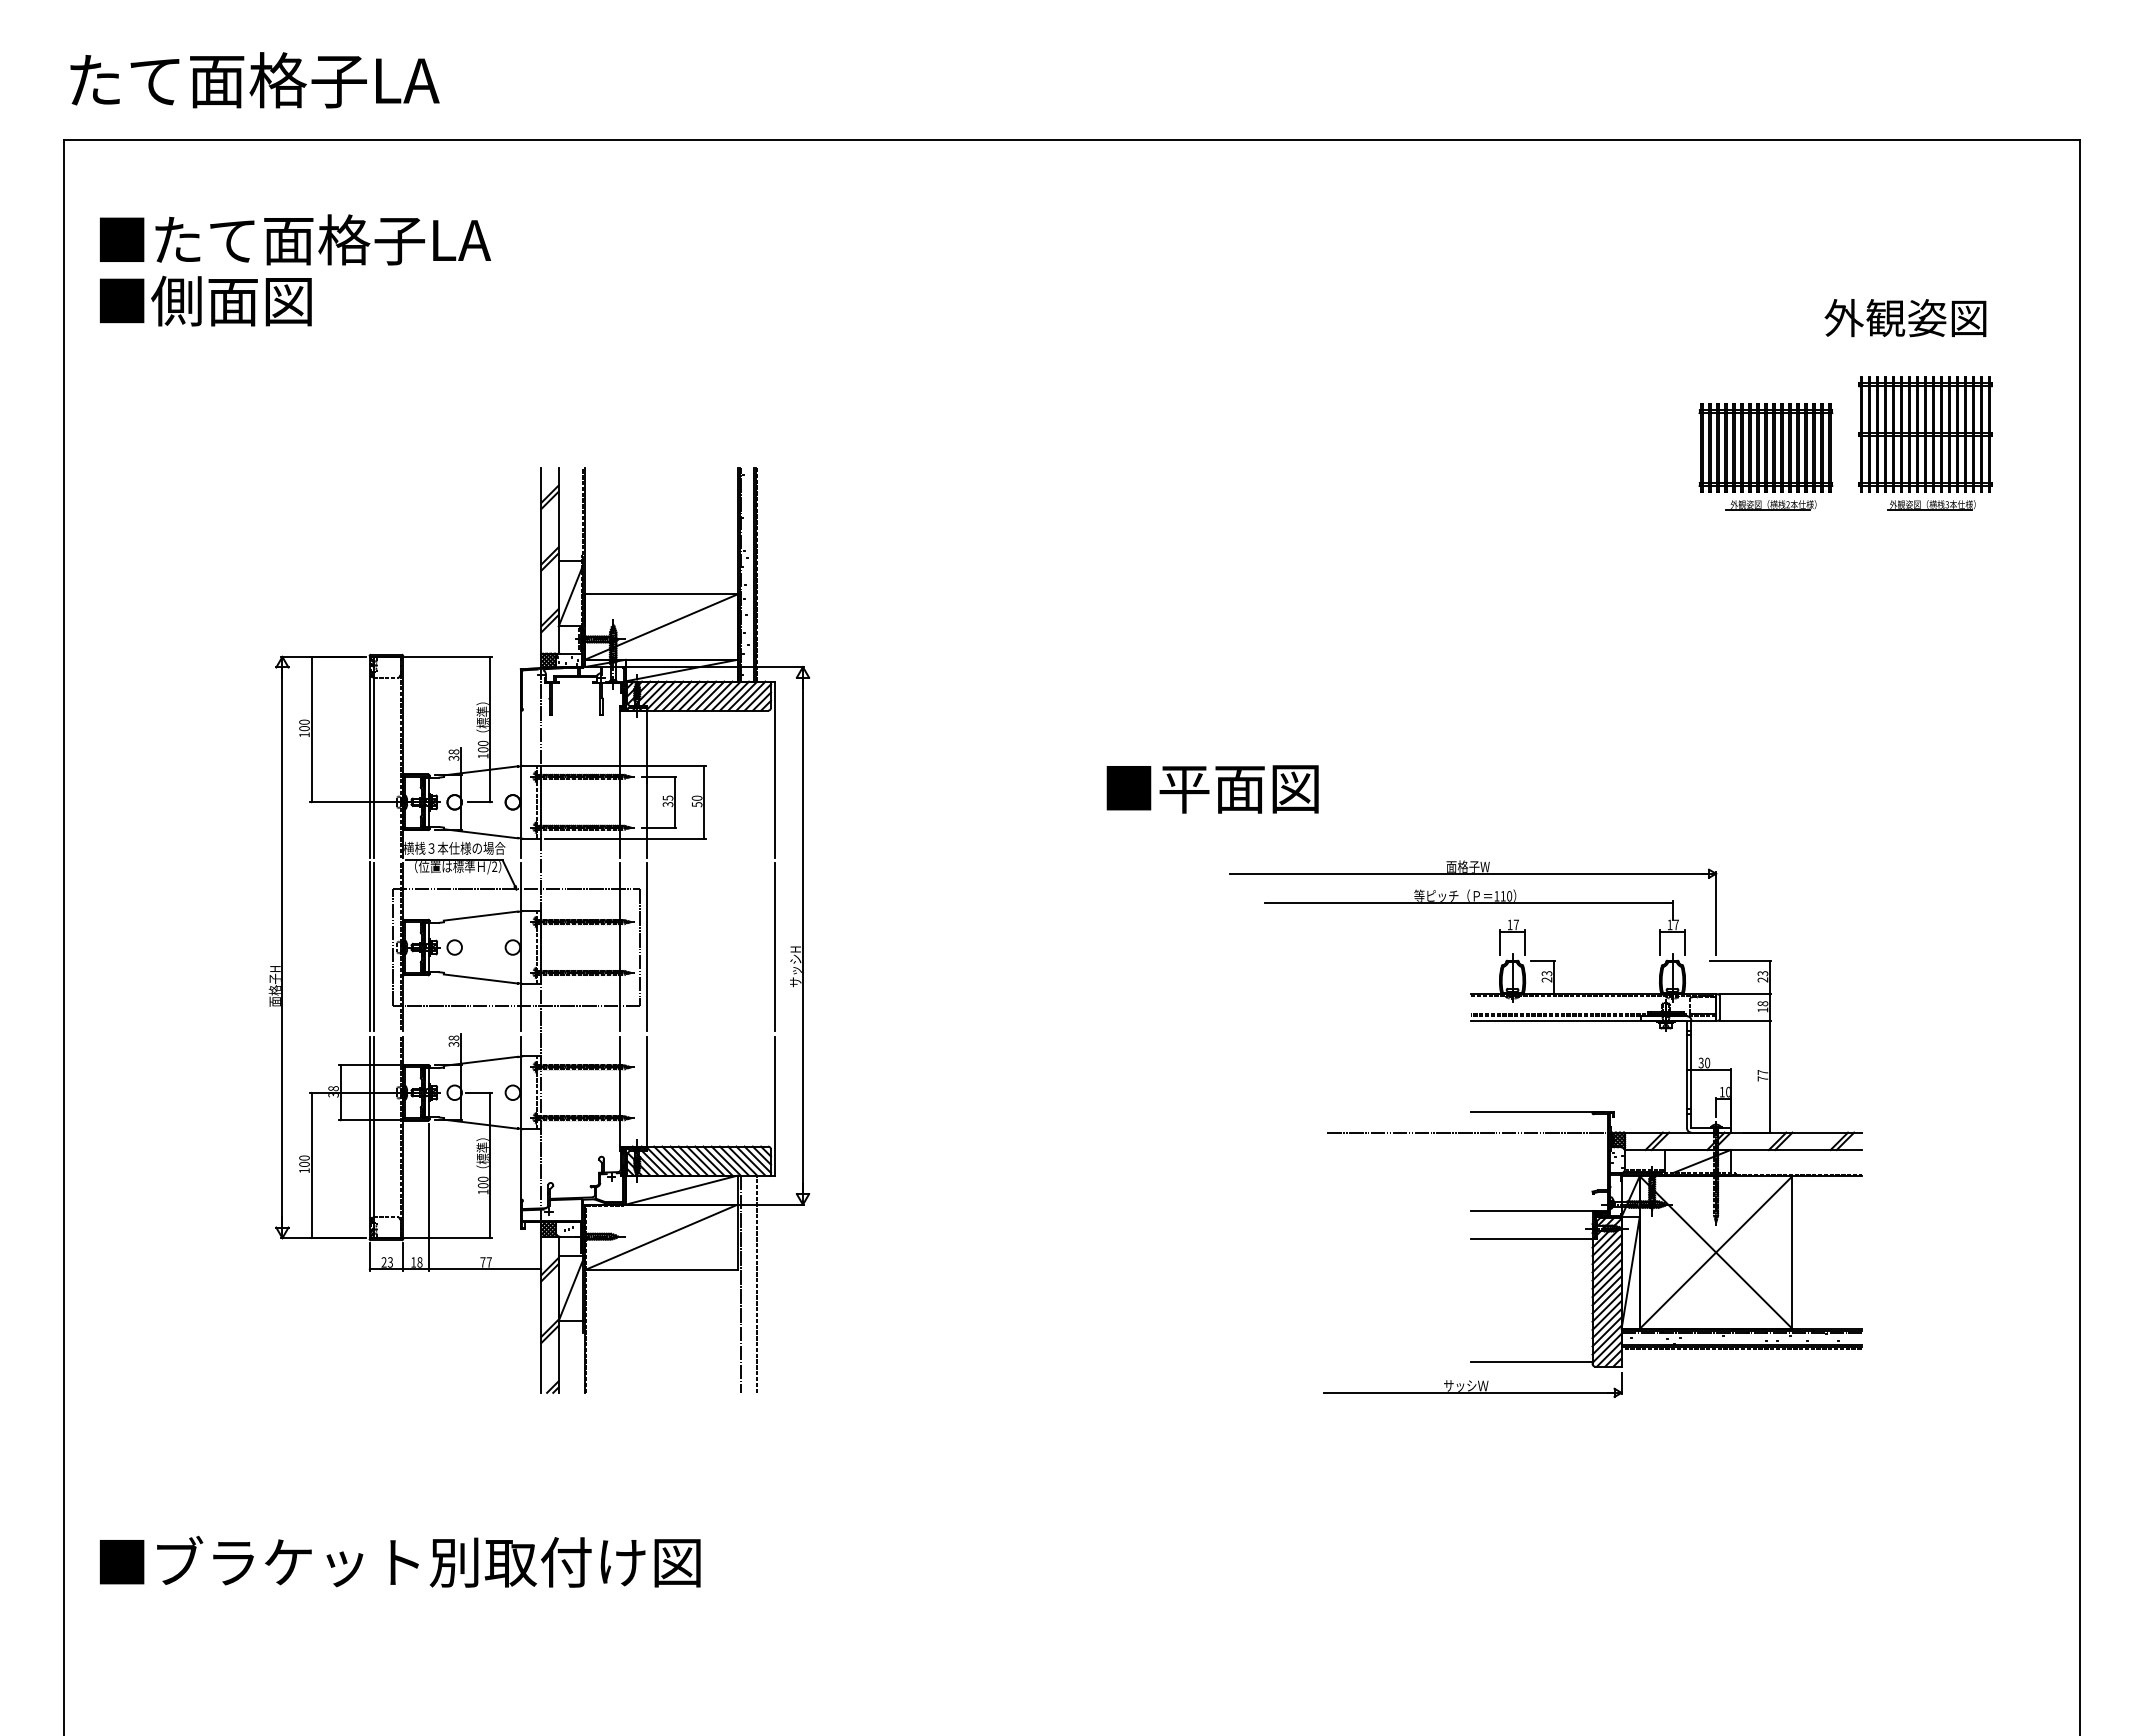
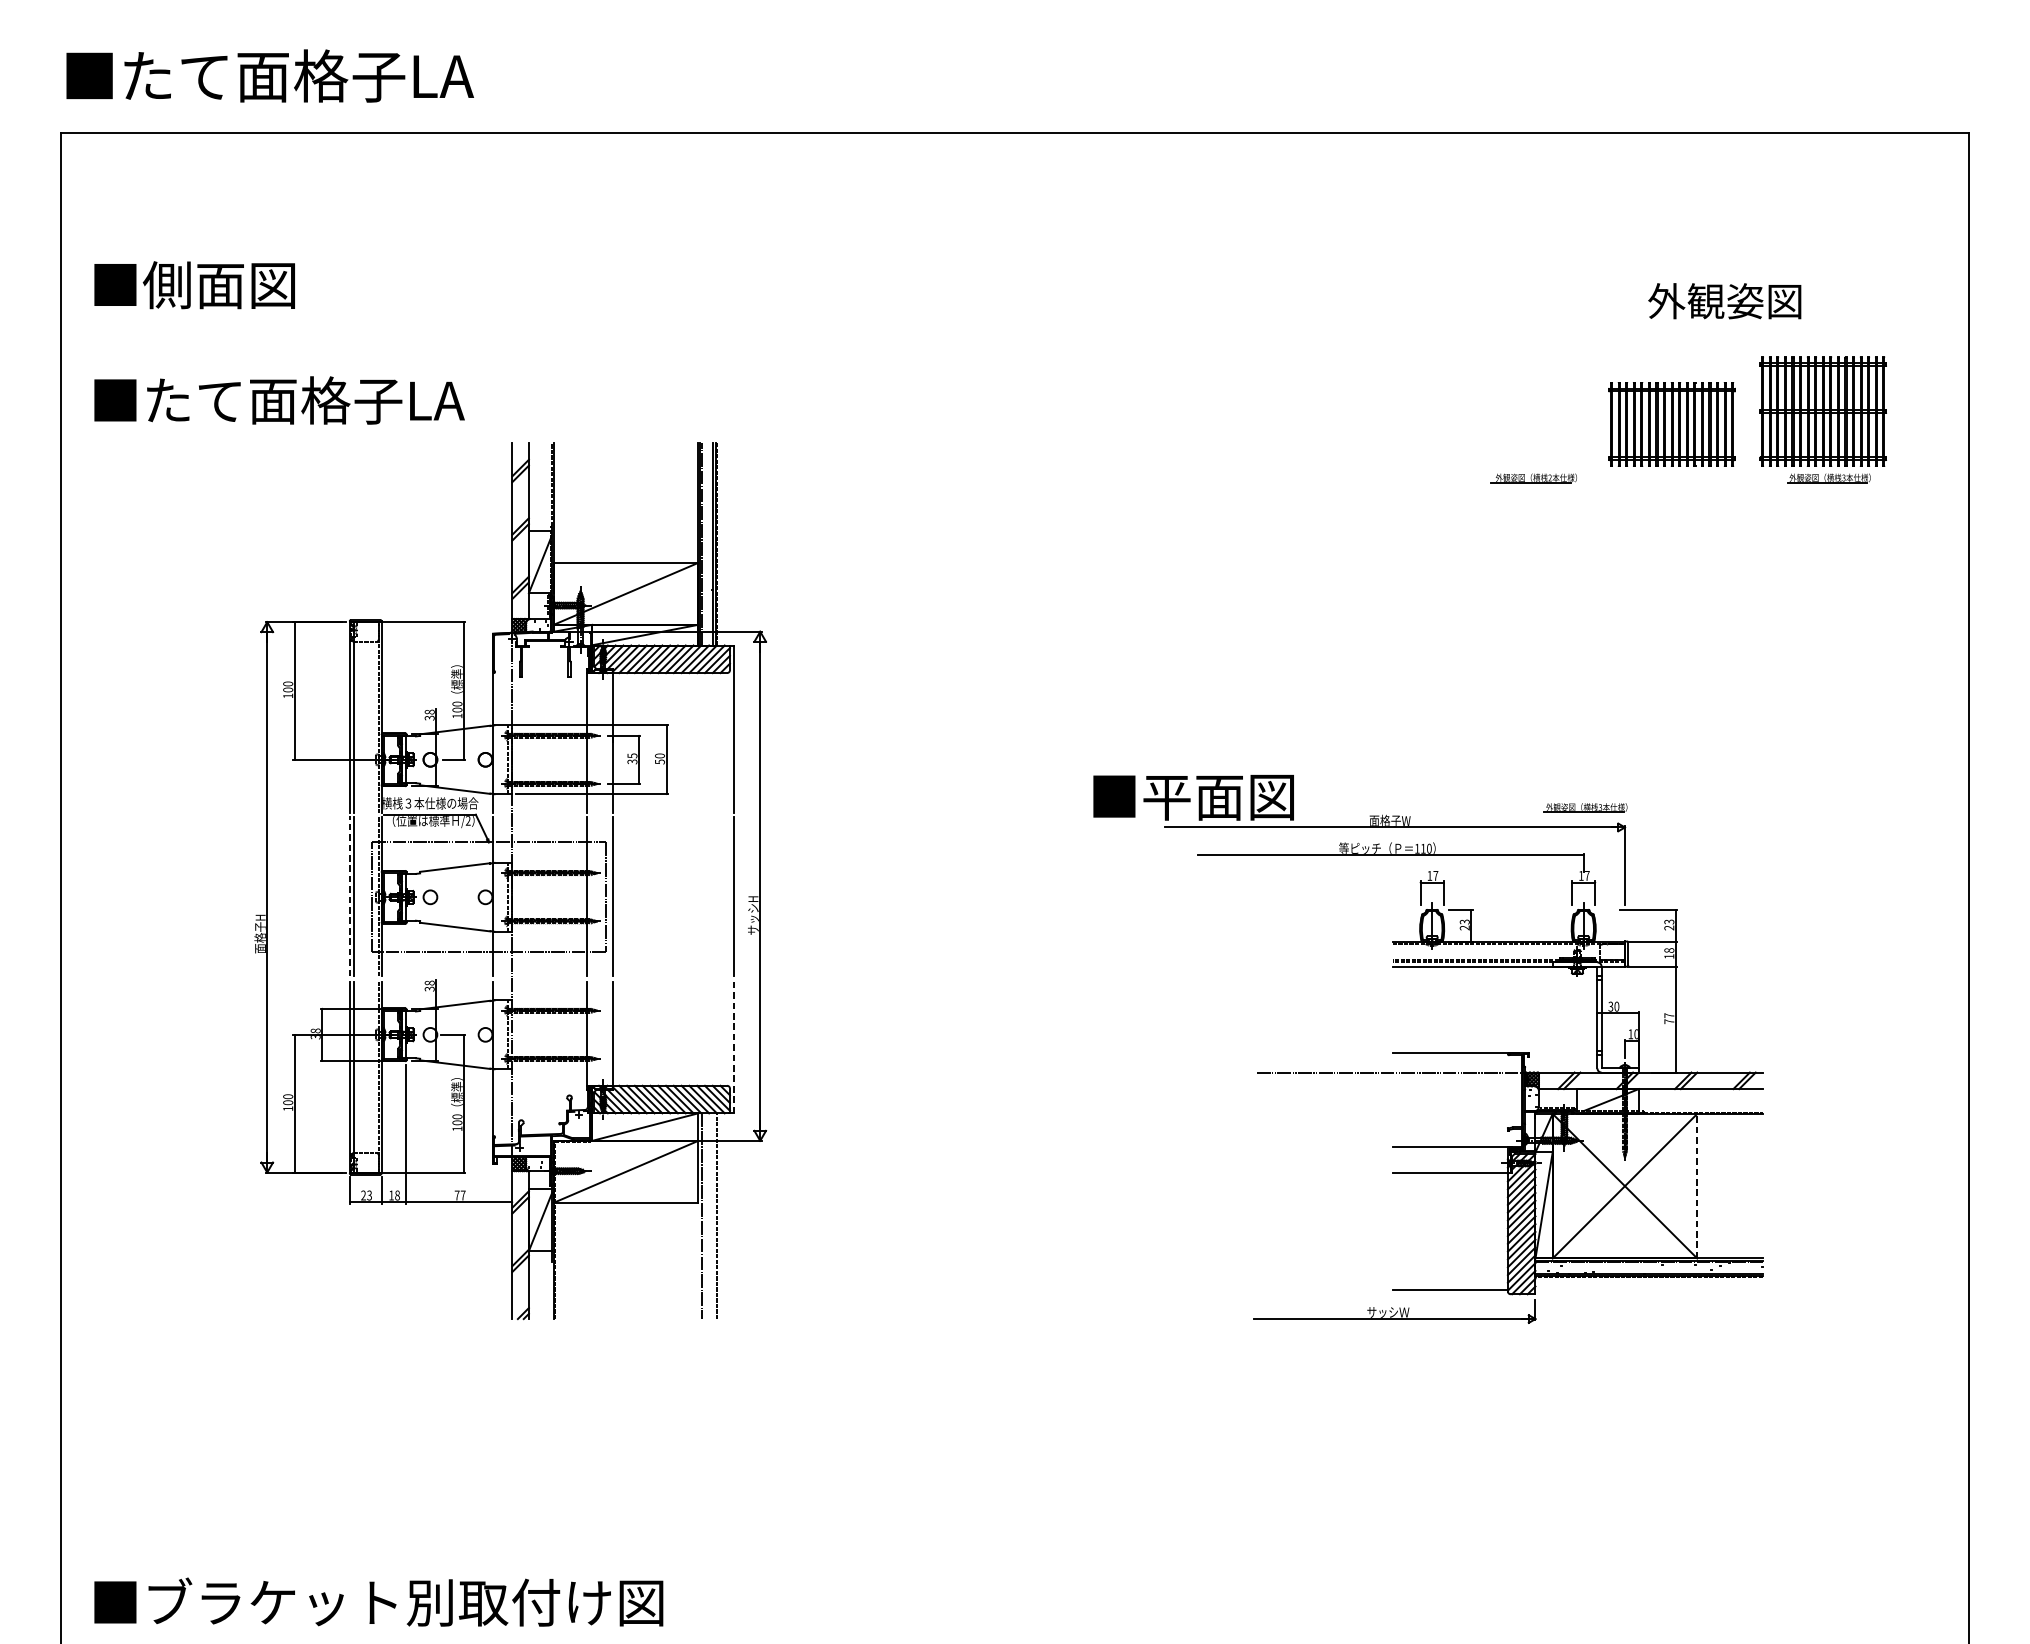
text: (285, 80) -> (270, 76), たて面格子LA -> ■たて面格子LA
text: (295, 239) -> (279, 400), moved
text: (1905, 318) -> (1724, 301), moved
part: (1770, 505) -> (1533, 478), moved
text: (1212, 789) -> (1193, 797), moved
part: (1674, 853) -> (1585, 808), added
line: (369, 945) -> (349, 895), solid -> dashed
line: (775, 1106) -> (734, 1047), solid -> dashed
line: (1792, 1252) -> (1697, 1186), solid -> dashed
text: (400, 1561) -> (379, 1601), moved

